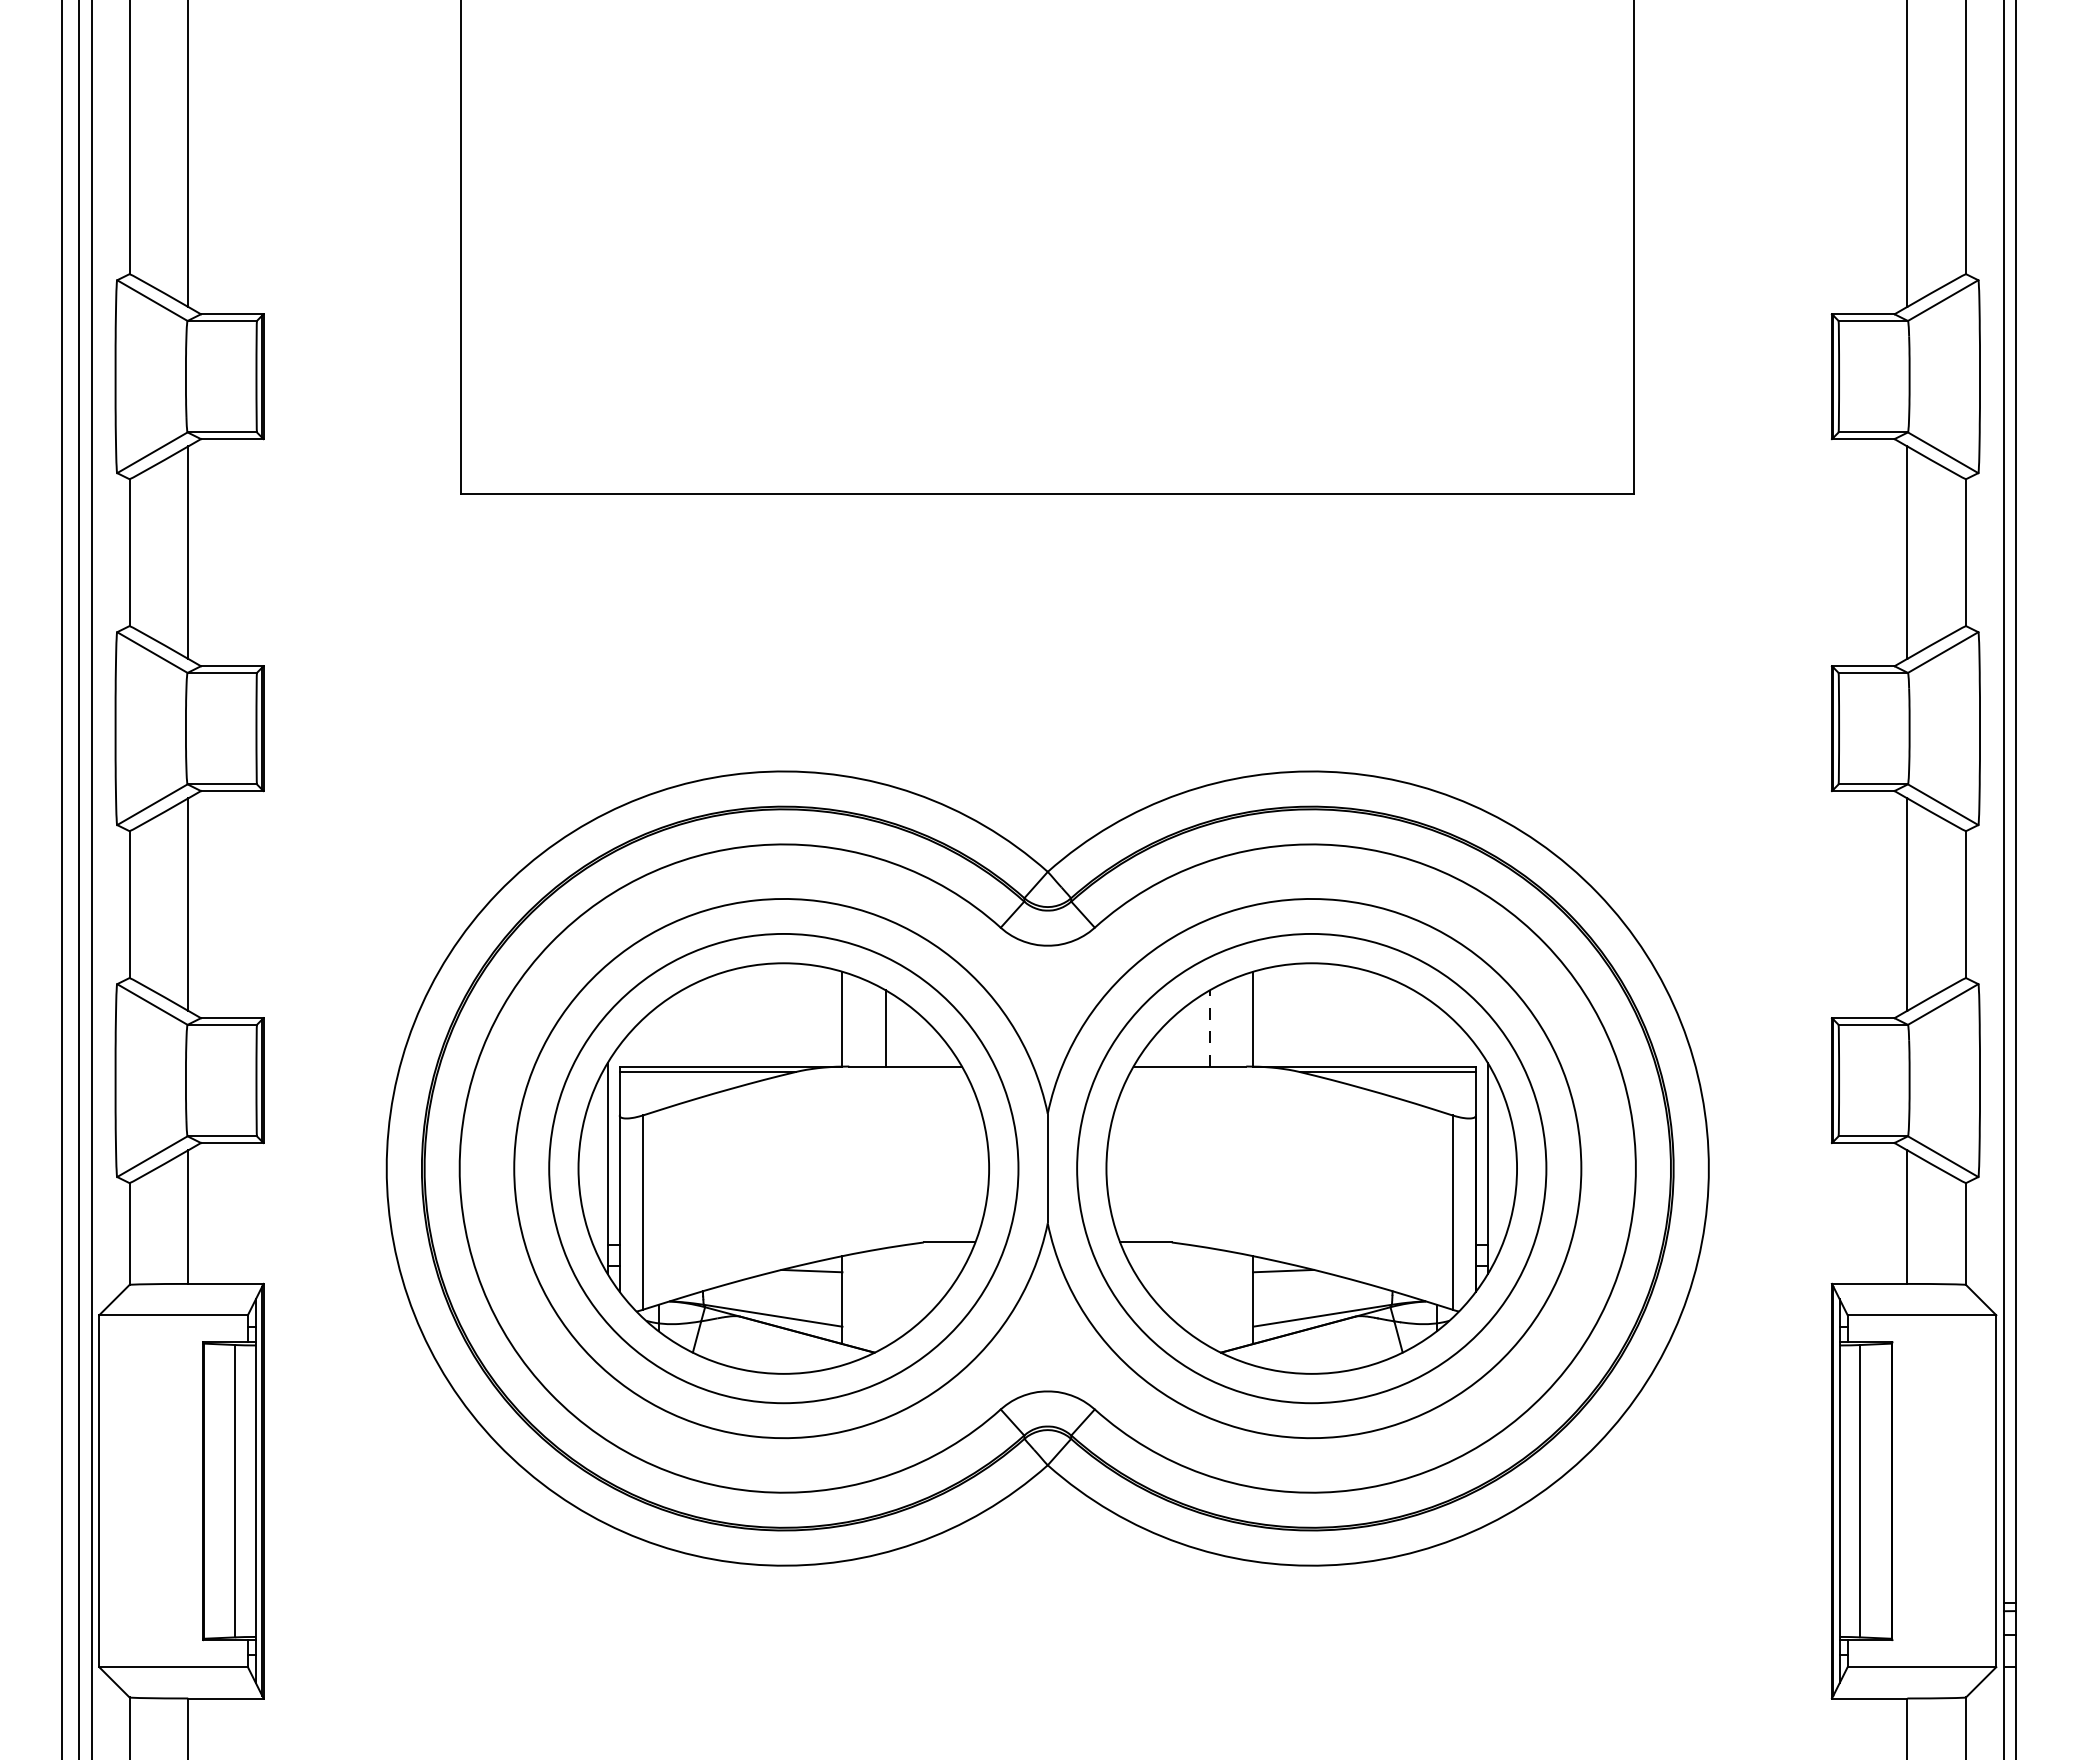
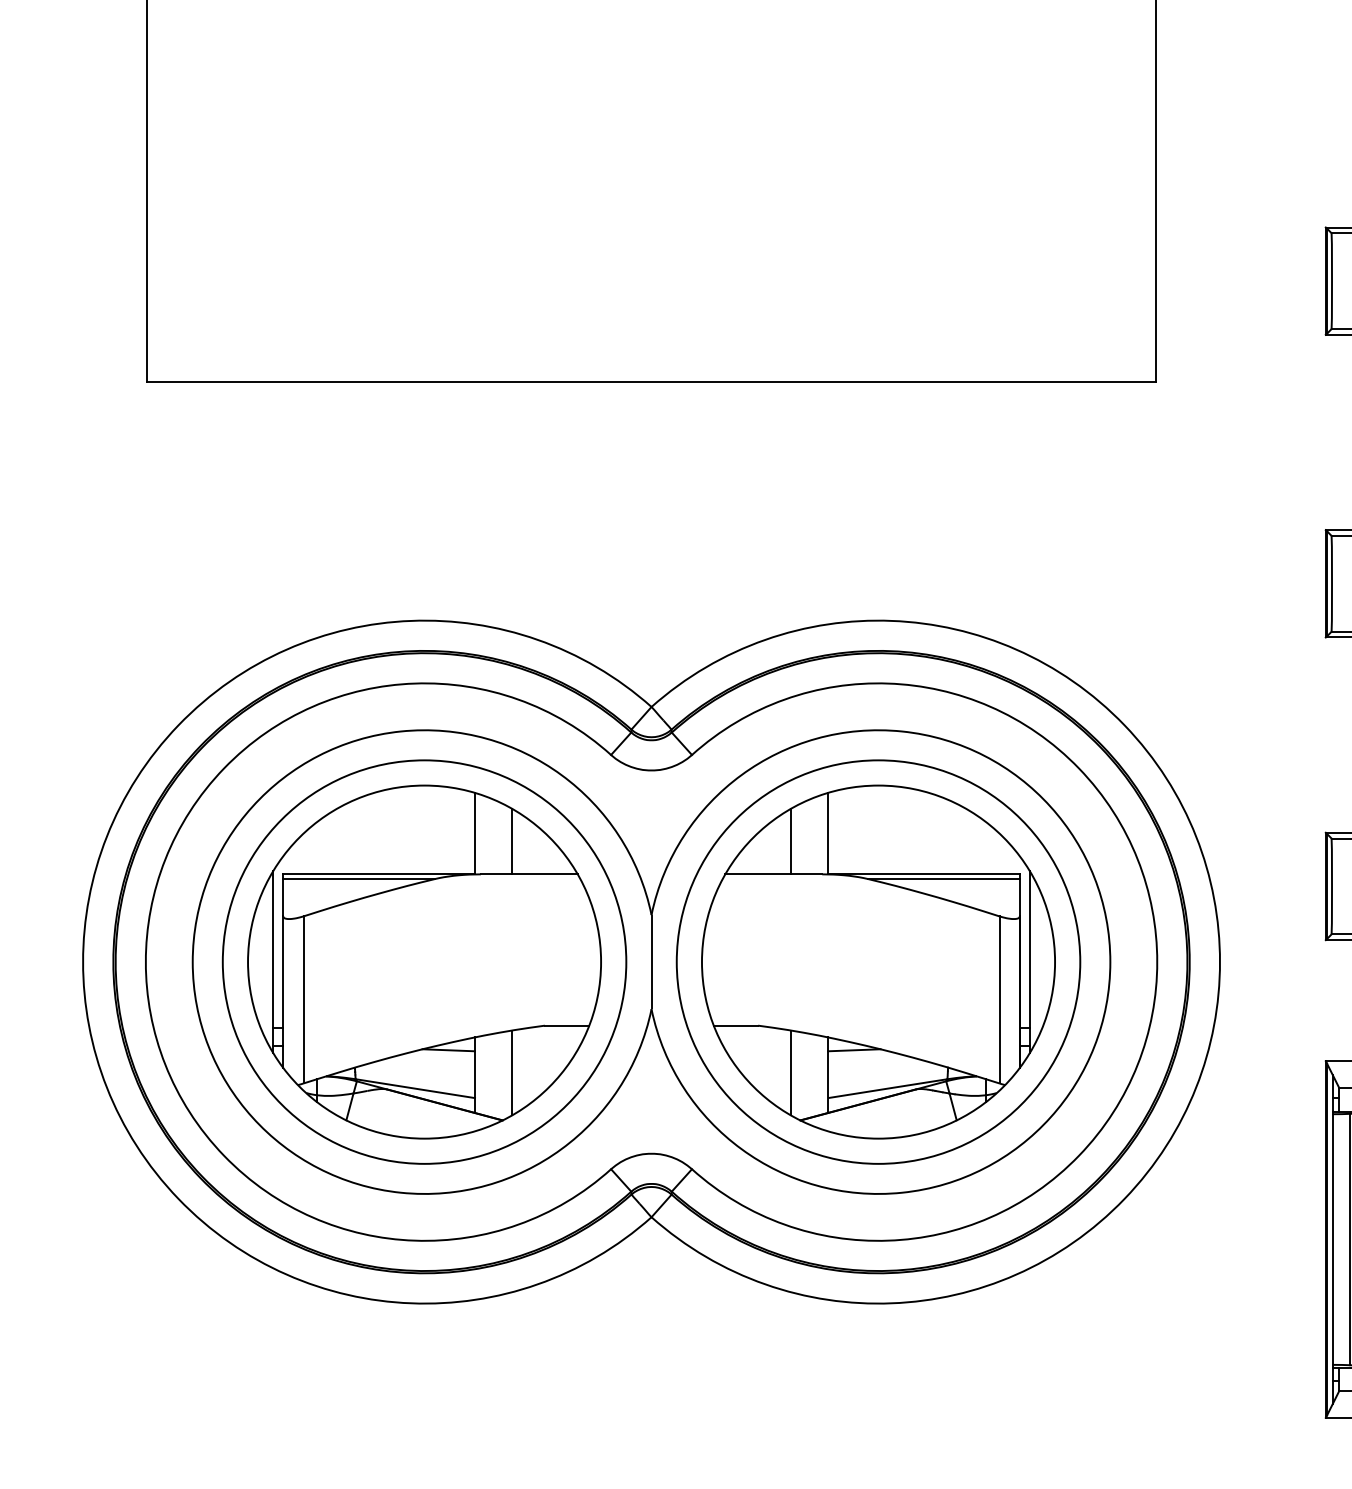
line: (1209, 1028) -> (790, 841), dashed -> solid
line: (885, 1297) -> (511, 1072), added
line: (1209, 1297) -> (790, 1072), added

